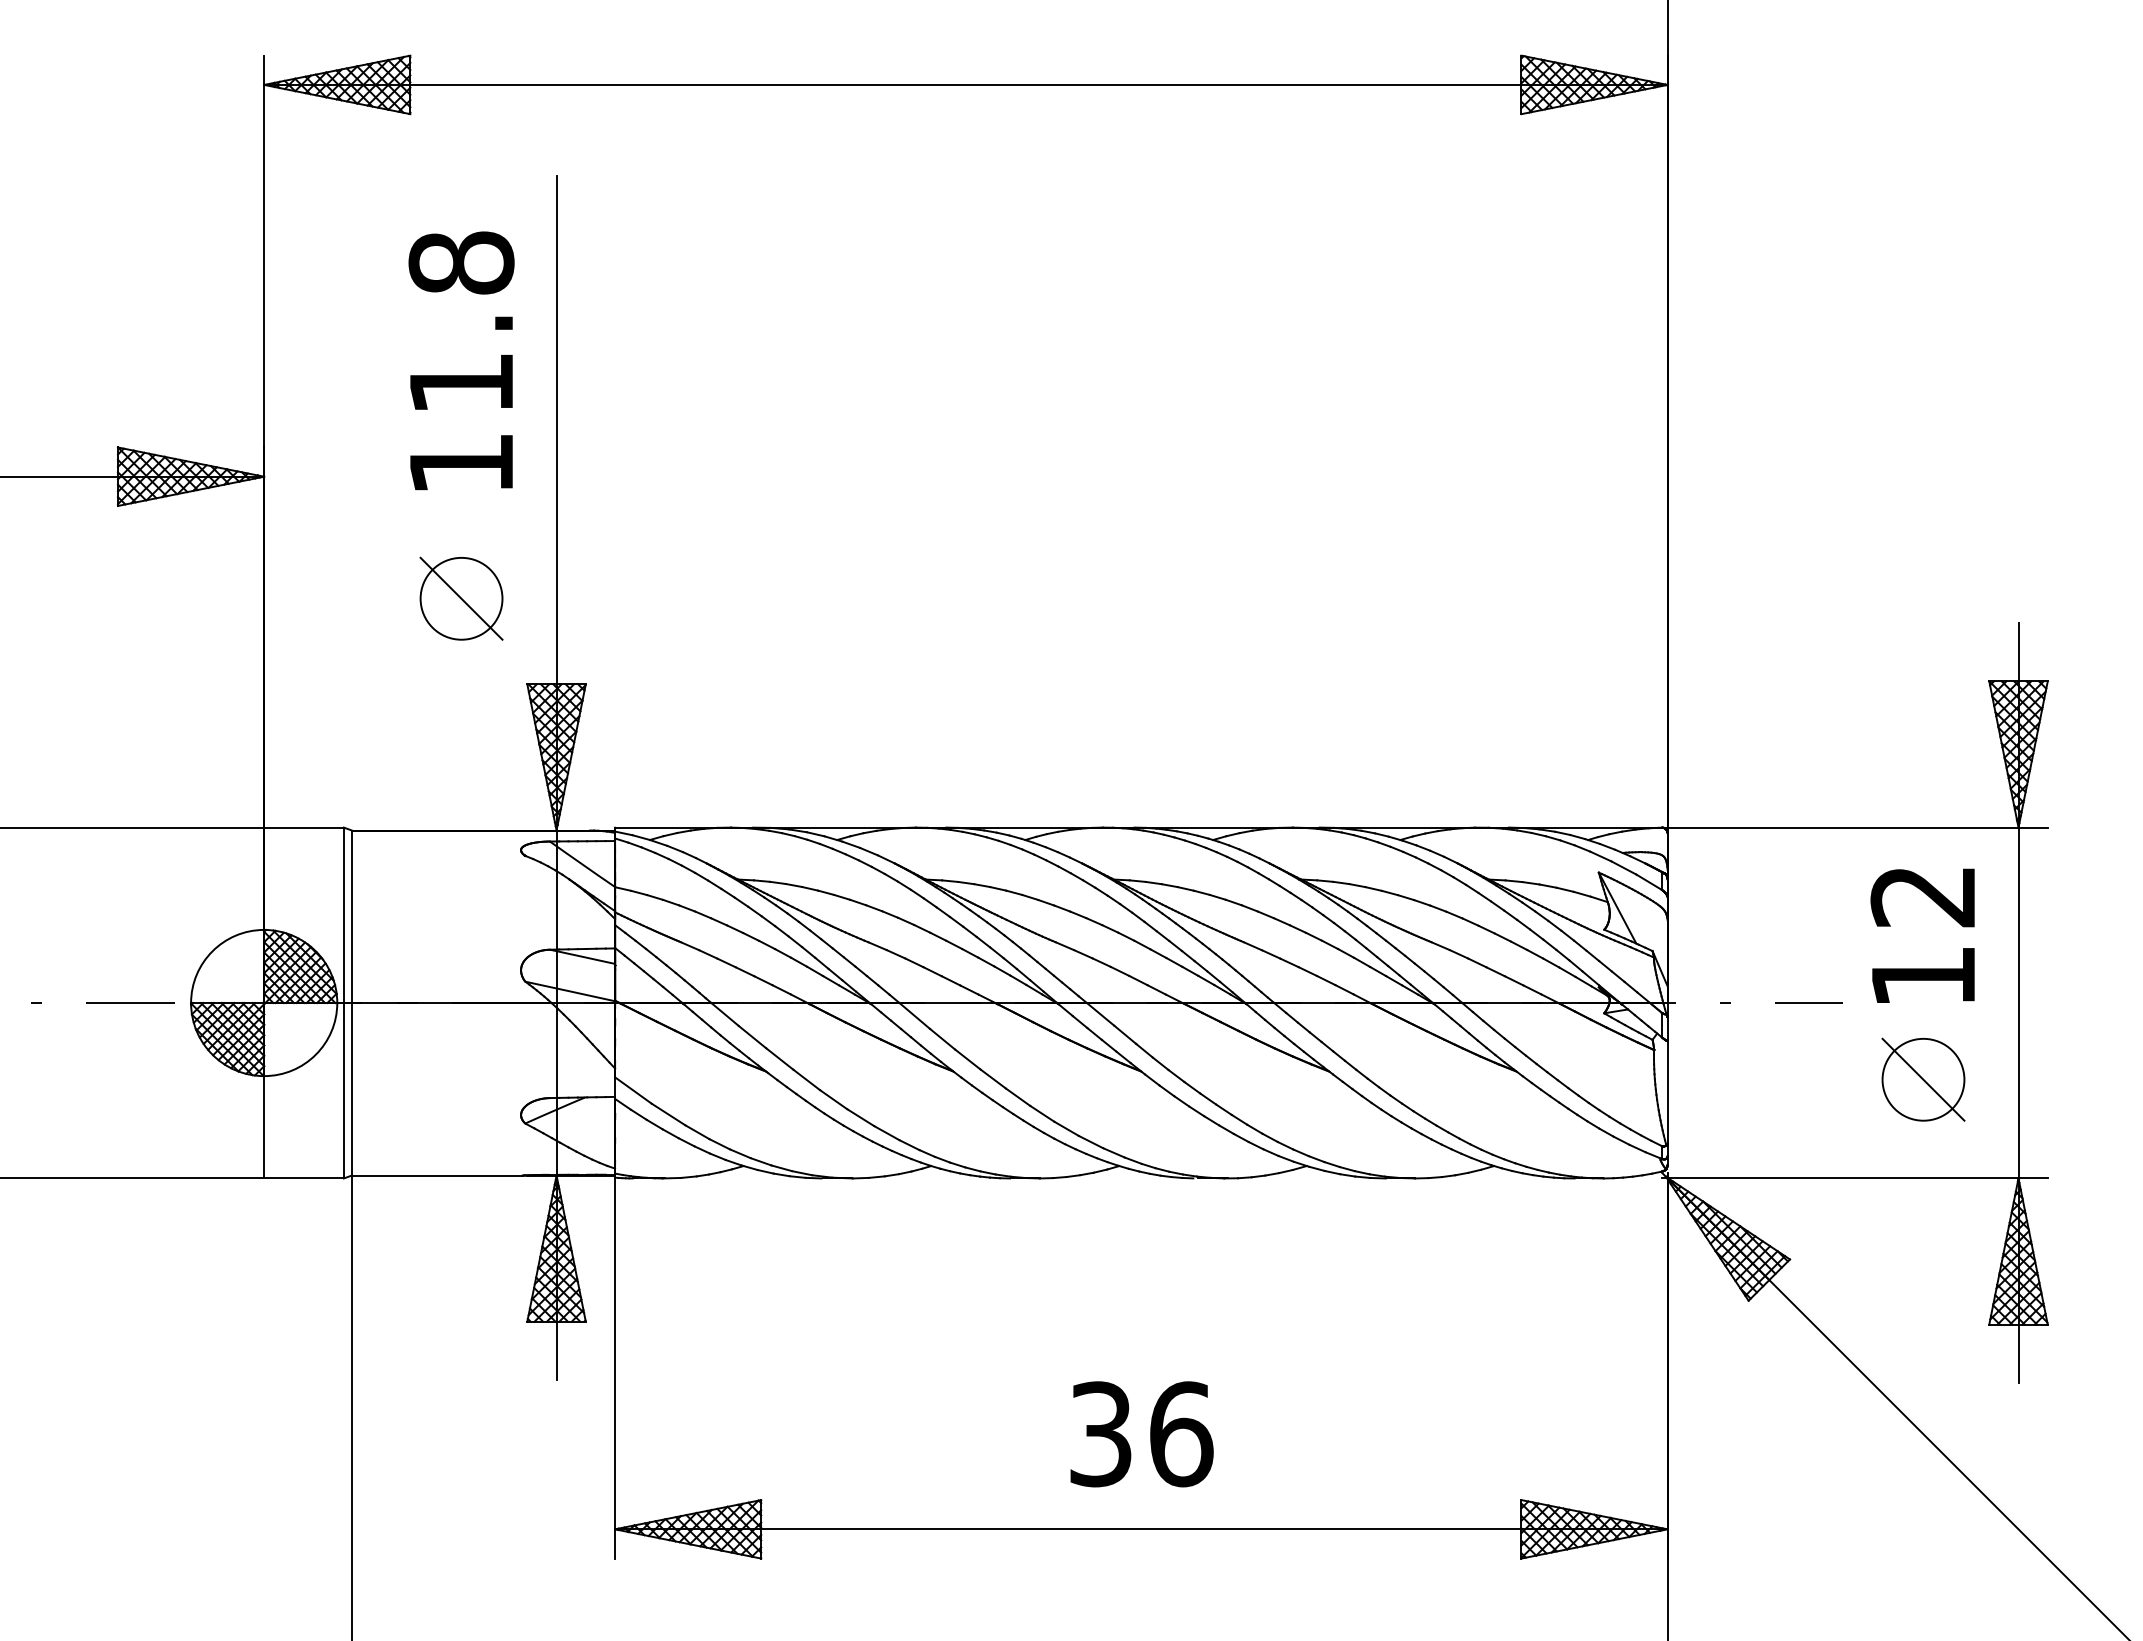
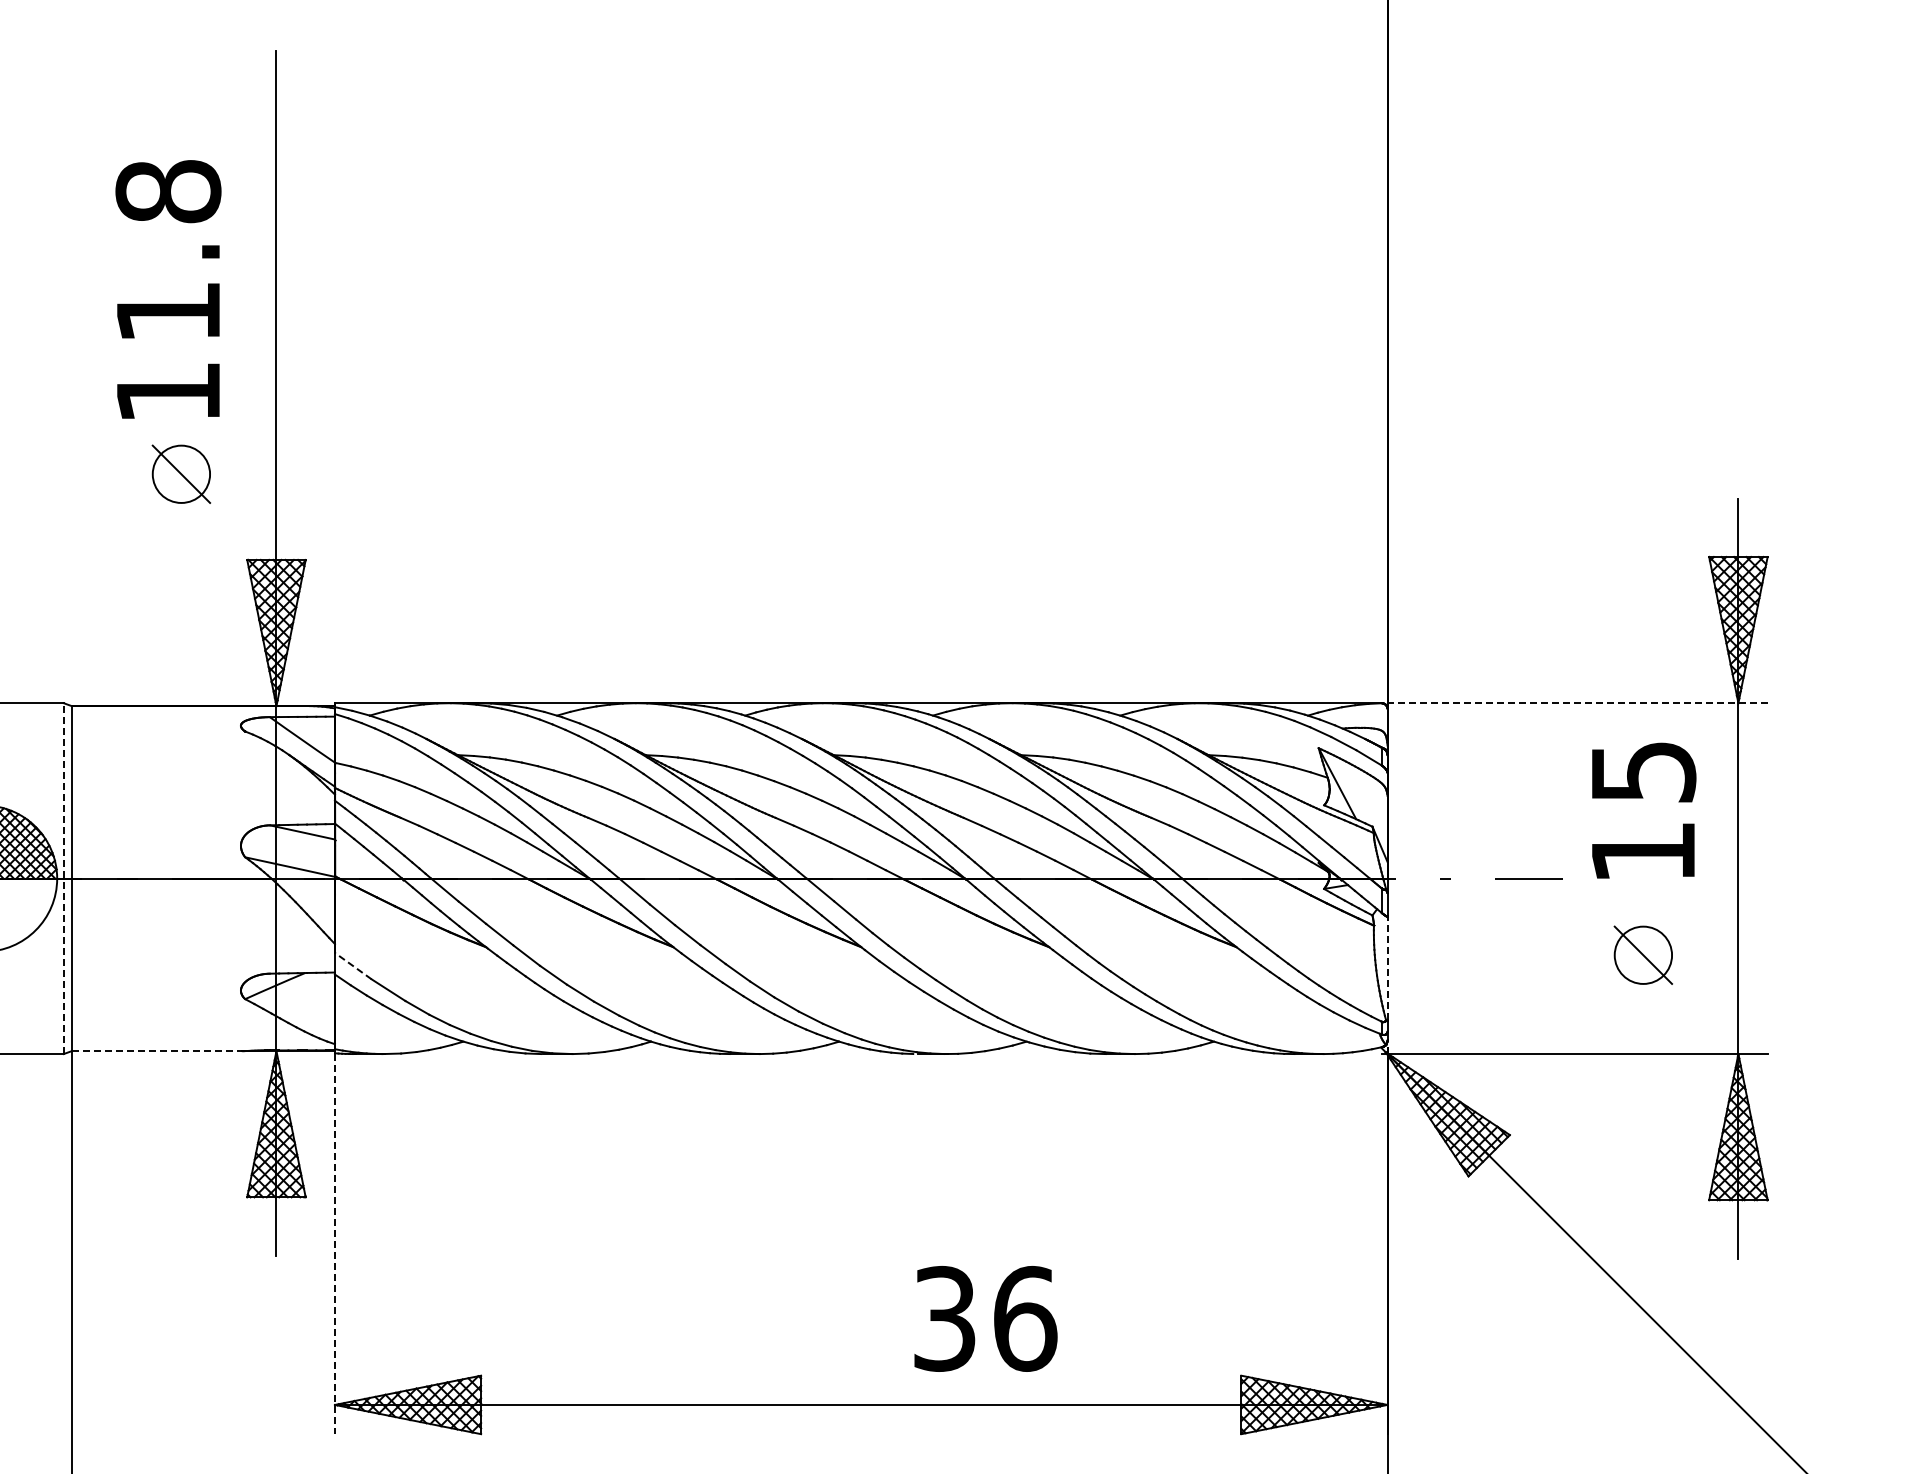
text: (461, 360) -> (168, 289), moved
part: (461, 598) -> (181, 474), size x0.7
line: (1854, 827) -> (1574, 703), solid -> dashed
text: (1923, 897) -> (1643, 773), 12 -> 15
line: (343, 1002) -> (63, 878), solid -> dashed
part: (1923, 1079) -> (1643, 955), size x0.7
line: (633, 1090) -> (353, 966), solid -> dashed
line: (1667, 1092) -> (1387, 968), solid -> dashed
line: (437, 1175) -> (157, 1051), solid -> dashed
line: (615, 1369) -> (335, 1245), solid -> dashed
text: (1141, 1434) -> (985, 1319), moved

